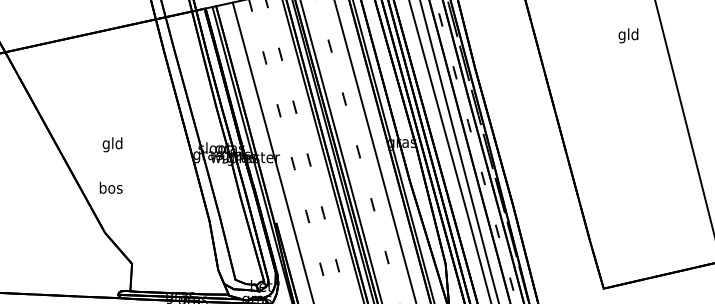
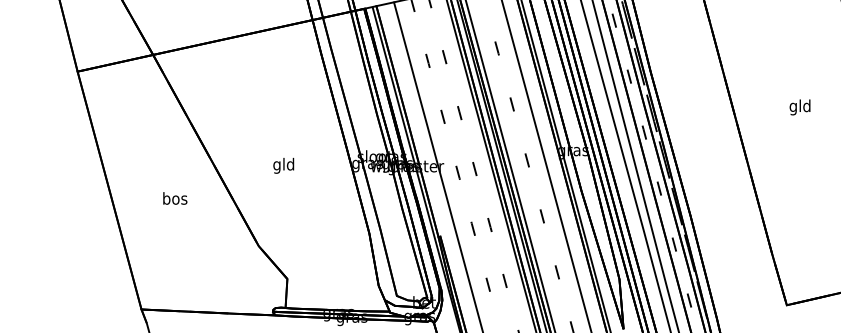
text: (627, 35) -> (799, 107), moved
text: (112, 144) -> (283, 165), moved
text: (111, 187) -> (175, 198), moved

